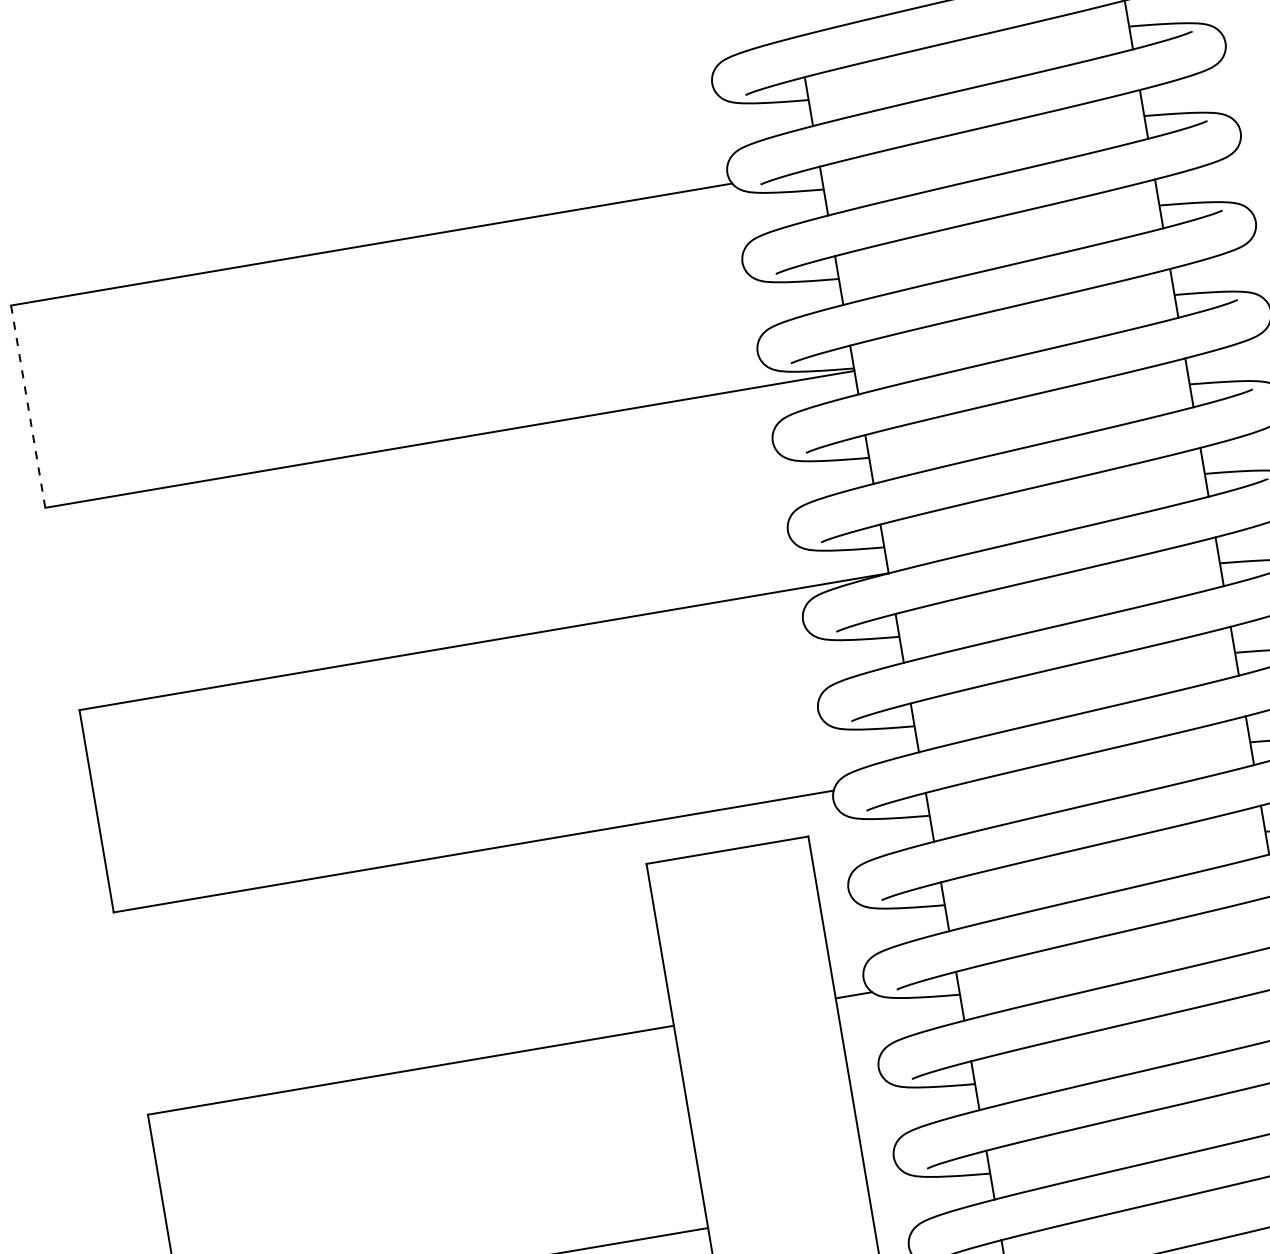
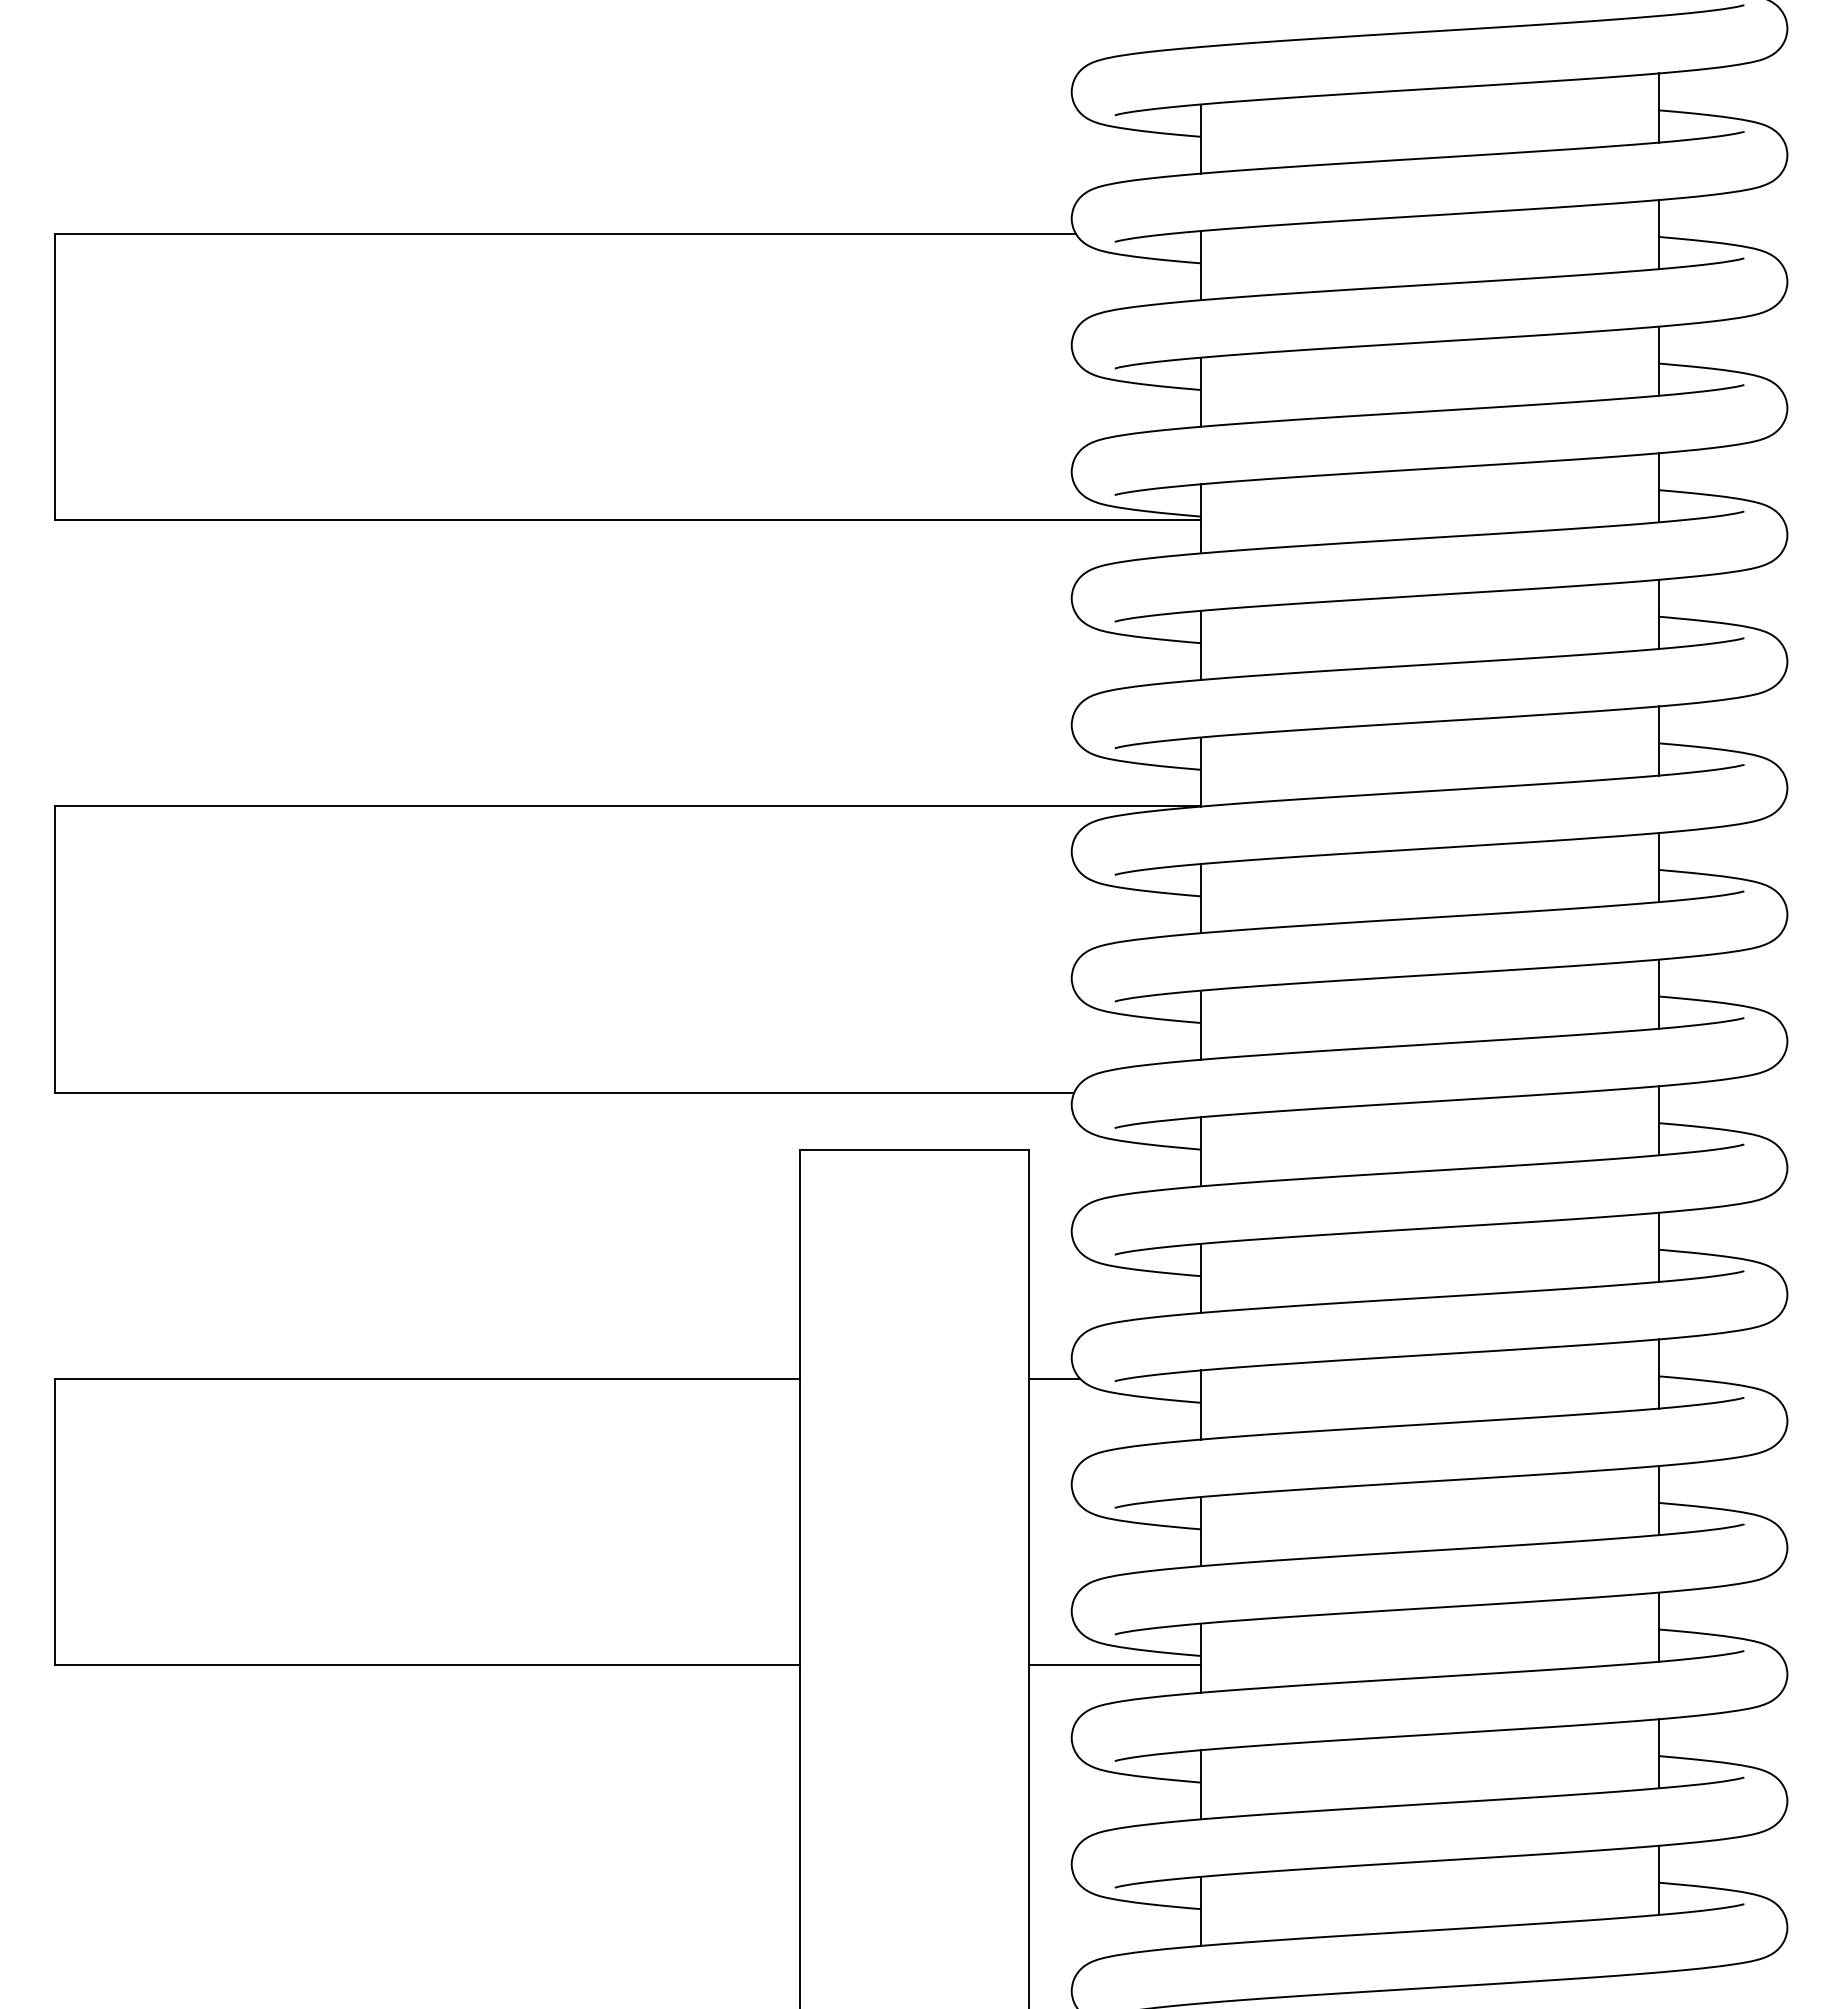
line: (28, 406) -> (55, 376), dashed -> solid
line: (930, 1190) -> (1114, 1665), added

